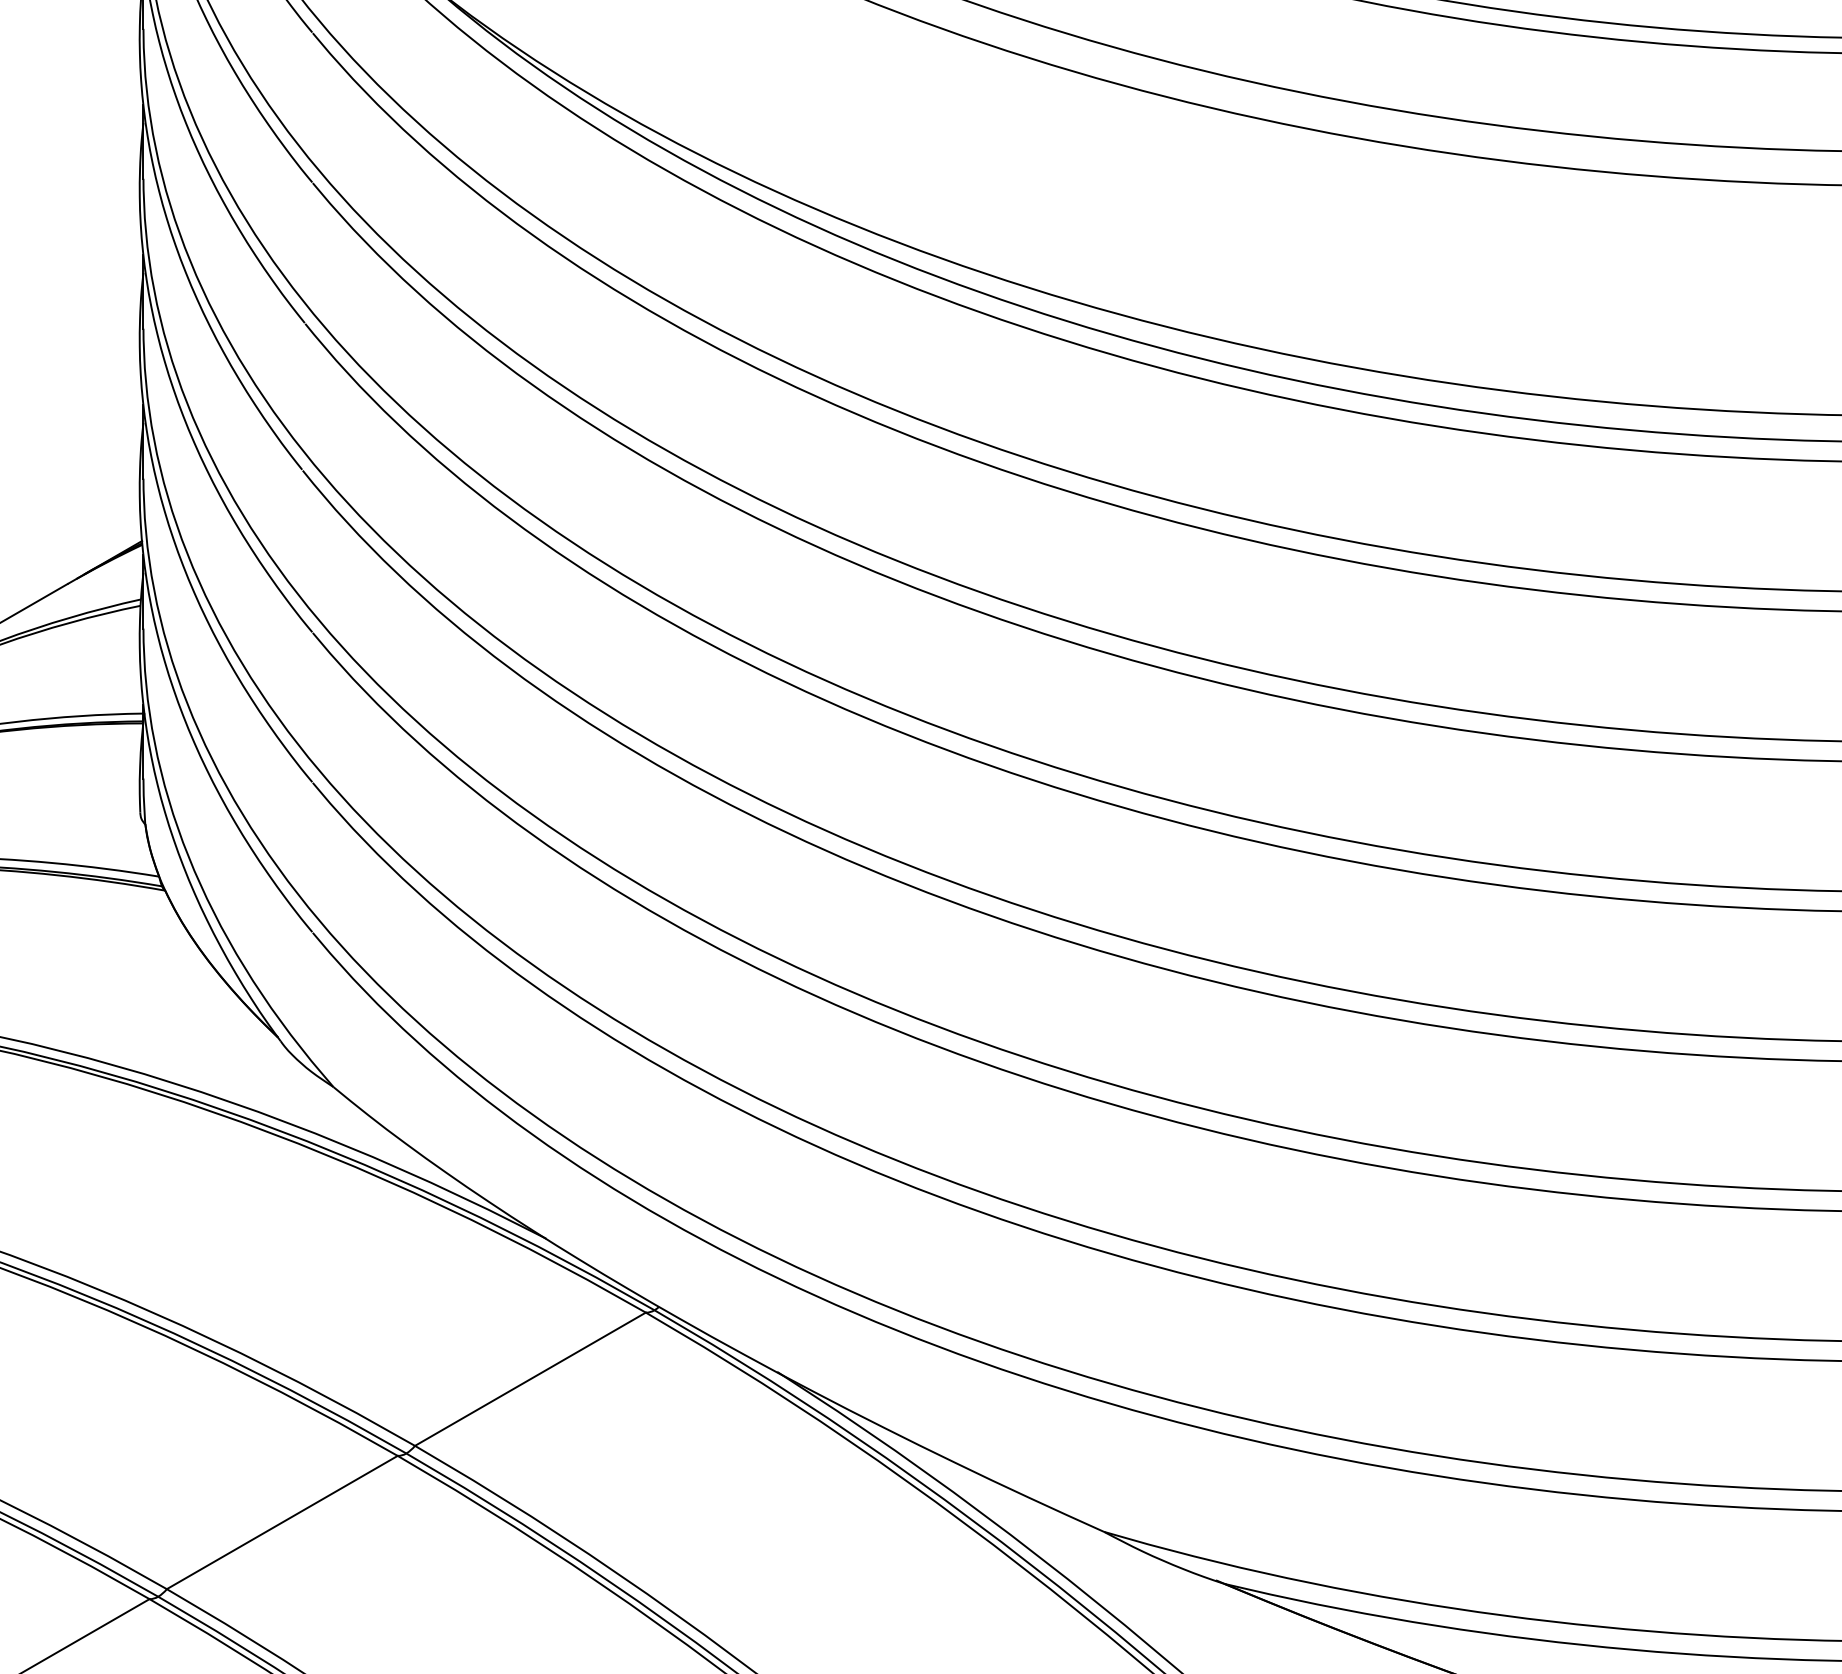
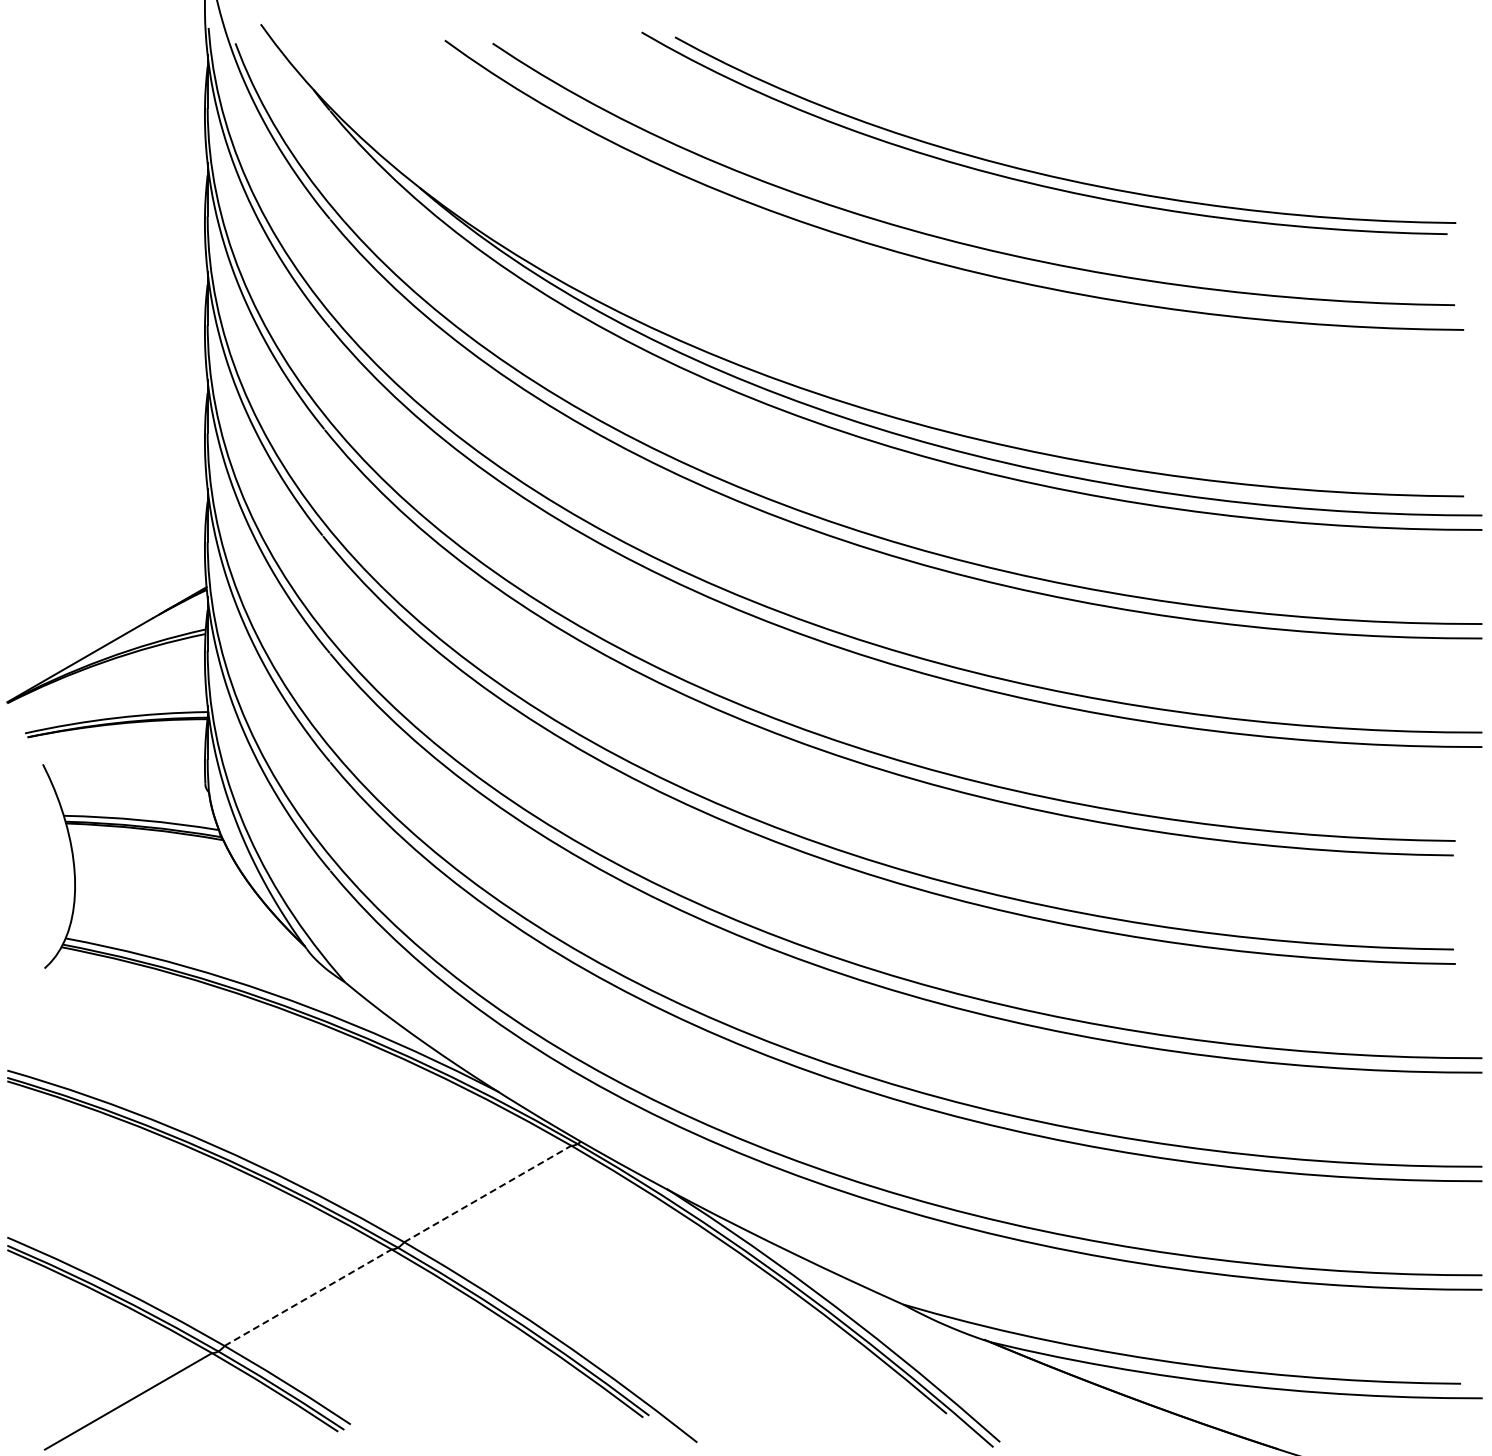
line: (531, 1378) -> (488, 1193), solid -> dashed
line: (282, 1522) -> (308, 1297), solid -> dashed

